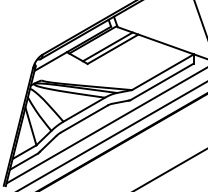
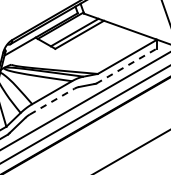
line: (161, 82) -> (126, 66), solid -> dashed
line: (84, 119) -> (52, 102), solid -> dashed

